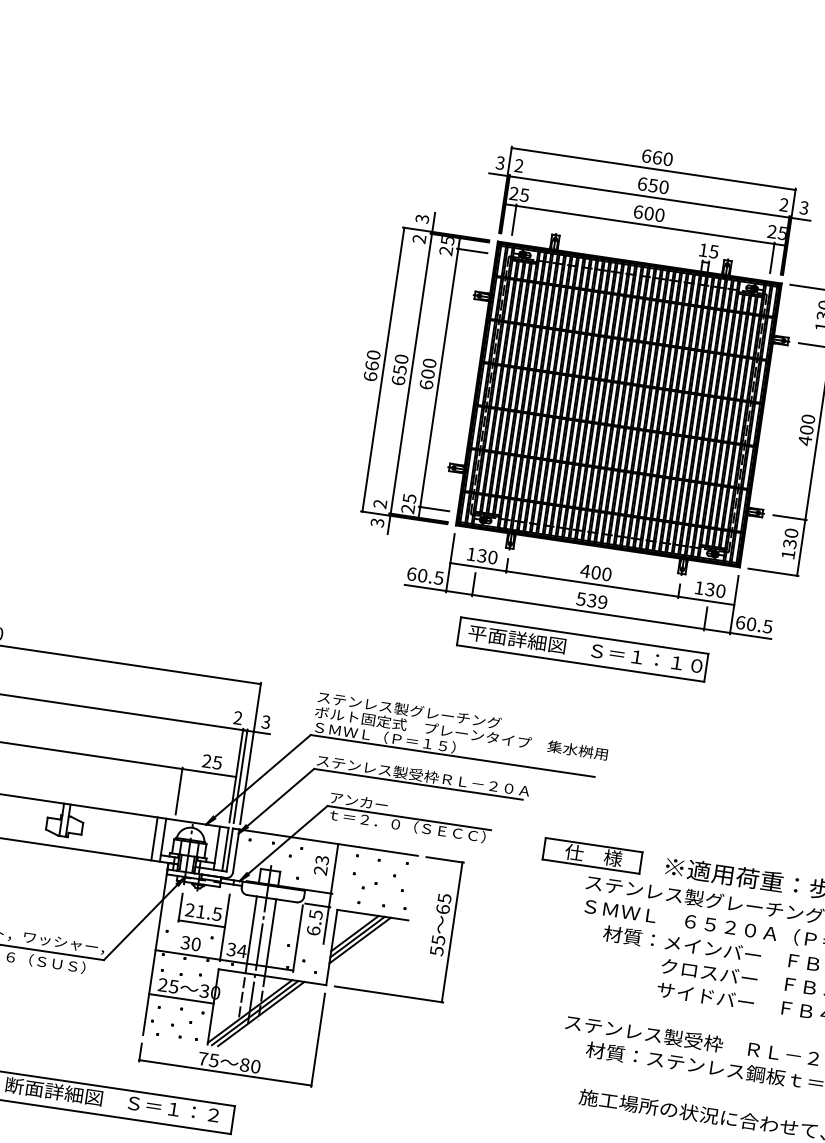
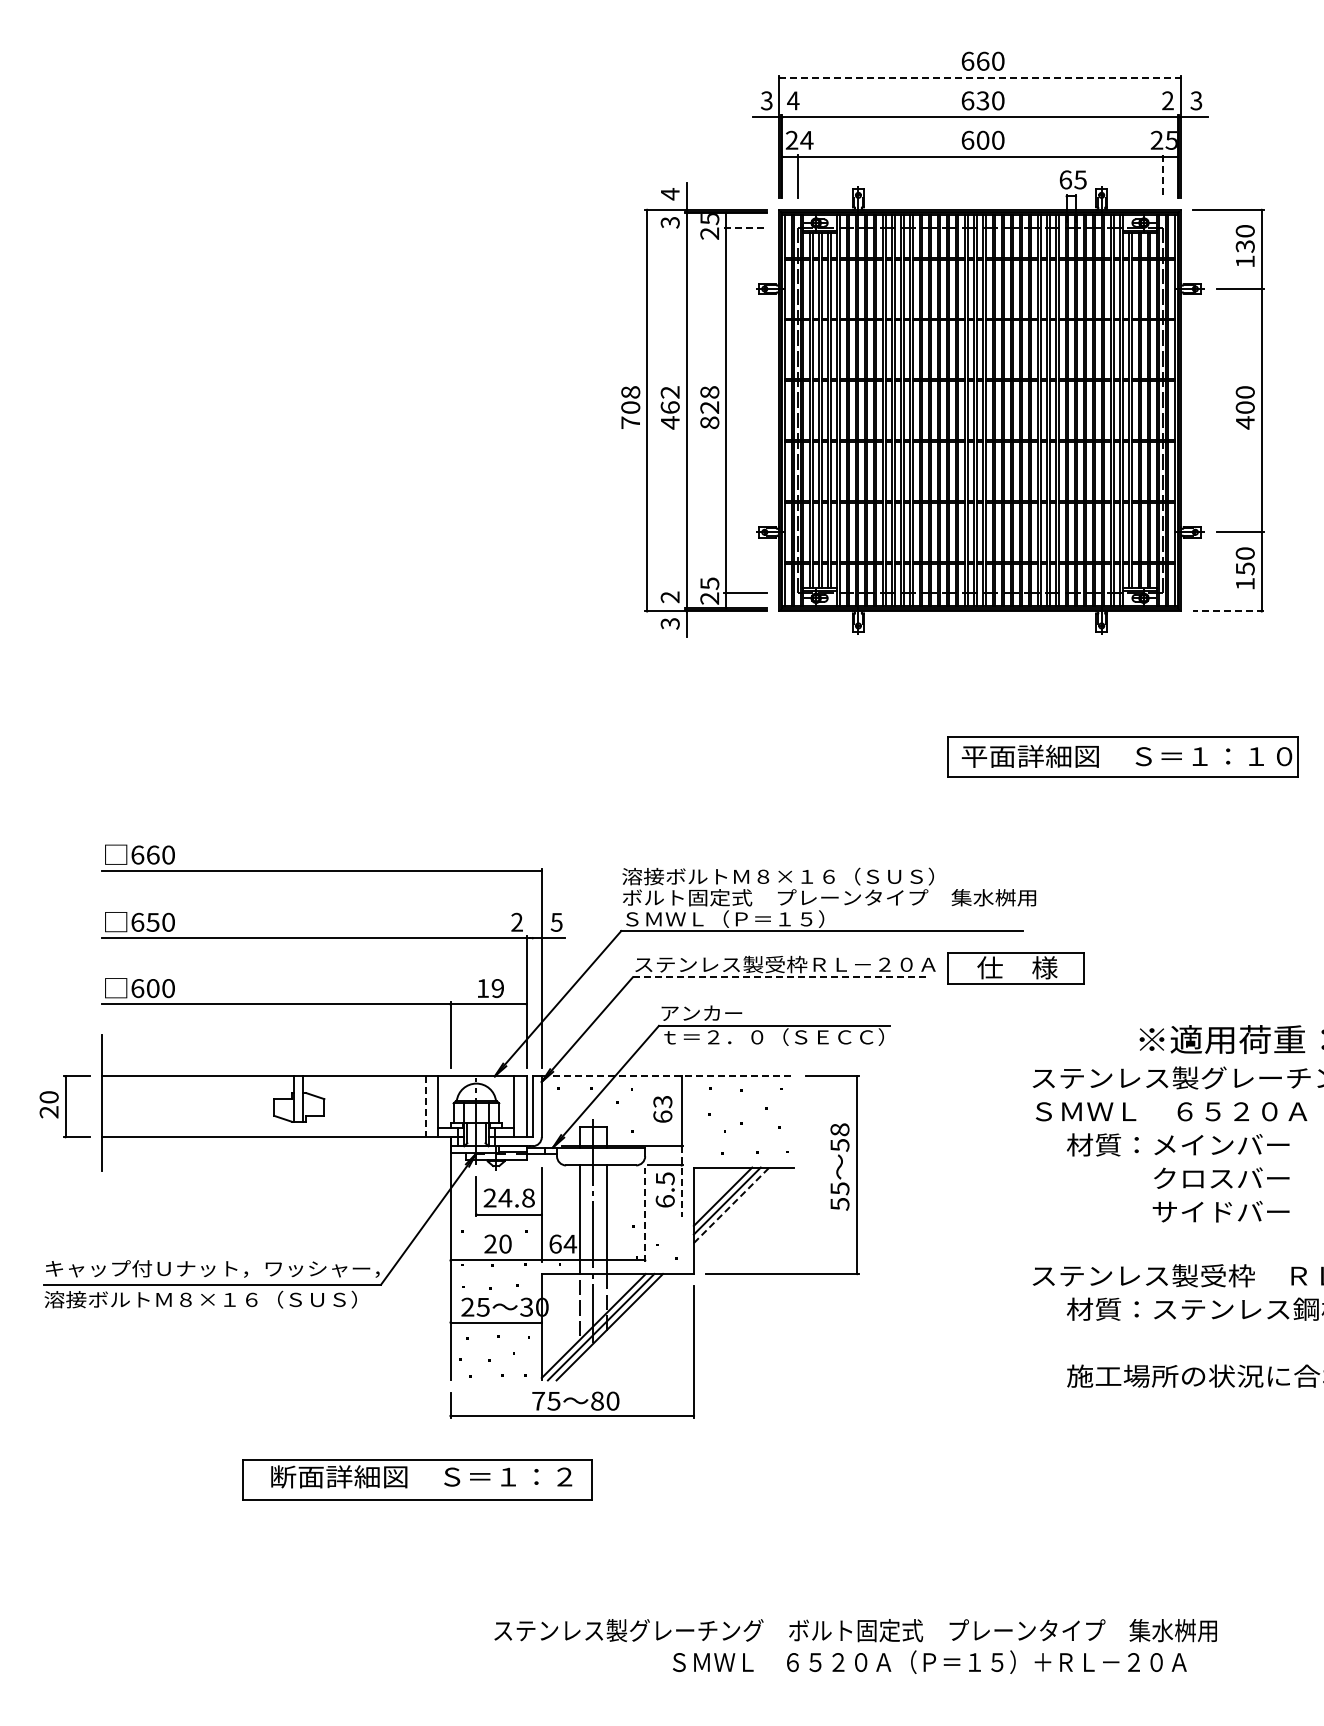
text: (519, 165) -> (793, 100), 2 -> 4
line: (653, 168) -> (980, 77), solid -> dashed
text: (653, 185) -> (983, 100), 650 -> 630
text: (524, 195) -> (806, 140), 25 -> 24
text: (421, 219) -> (669, 194), 3 -> 4
text: (419, 239) -> (670, 222), 2 -> 3
text: (703, 249) -> (1065, 179), 15 -> 65
line: (472, 251) -> (746, 228), solid -> dashed
line: (772, 257) -> (1162, 176), solid -> dashed
text: (371, 365) -> (630, 407), 660 -> 708
text: (399, 369) -> (669, 407), 650 -> 462
text: (427, 373) -> (709, 407), 600 -> 828
text: (789, 543) -> (1244, 568), 130 -> 150
line: (772, 572) -> (1227, 611), solid -> dashed
part: (591, 583) -> (979, 664), removed
part: (582, 649) -> (1122, 756), moved
text: (426, 712) -> (777, 876), ステンレス製グレーチング -> 溶接ボルトＭ８×１６（ＳＵＳ）
text: (265, 721) -> (556, 921), 3 -> 5
text: (211, 761) -> (489, 988), 25 -> 19
line: (240, 776) -> (532, 1002), removed
line: (418, 784) -> (780, 977), solid -> dashed
line: (154, 839) -> (426, 1107), solid -> dashed
line: (328, 842) -> (668, 1076), solid -> dashed
part: (592, 855) -> (1015, 968), moved
text: (320, 870) -> (662, 1116), 23 -> 63
text: (443, 903) -> (839, 1137), 65 -> 58
text: (208, 912) -> (516, 1197), 21.5 -> 24.8
line: (327, 918) -> (681, 1181), solid -> dashed
line: (298, 938) -> (645, 1215), solid -> dashed
line: (360, 940) -> (732, 1205), solid -> dashed
text: (185, 943) -> (490, 1244), 30 -> 20
text: (231, 949) -> (555, 1243), 34 -> 64

